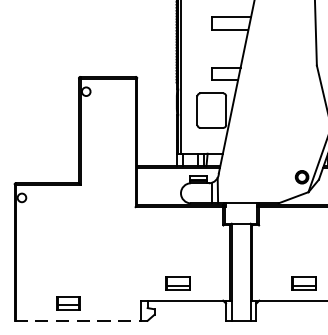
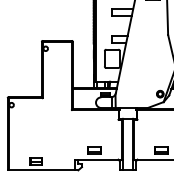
line: (82, 321) -> (43, 170), dashed -> solid

